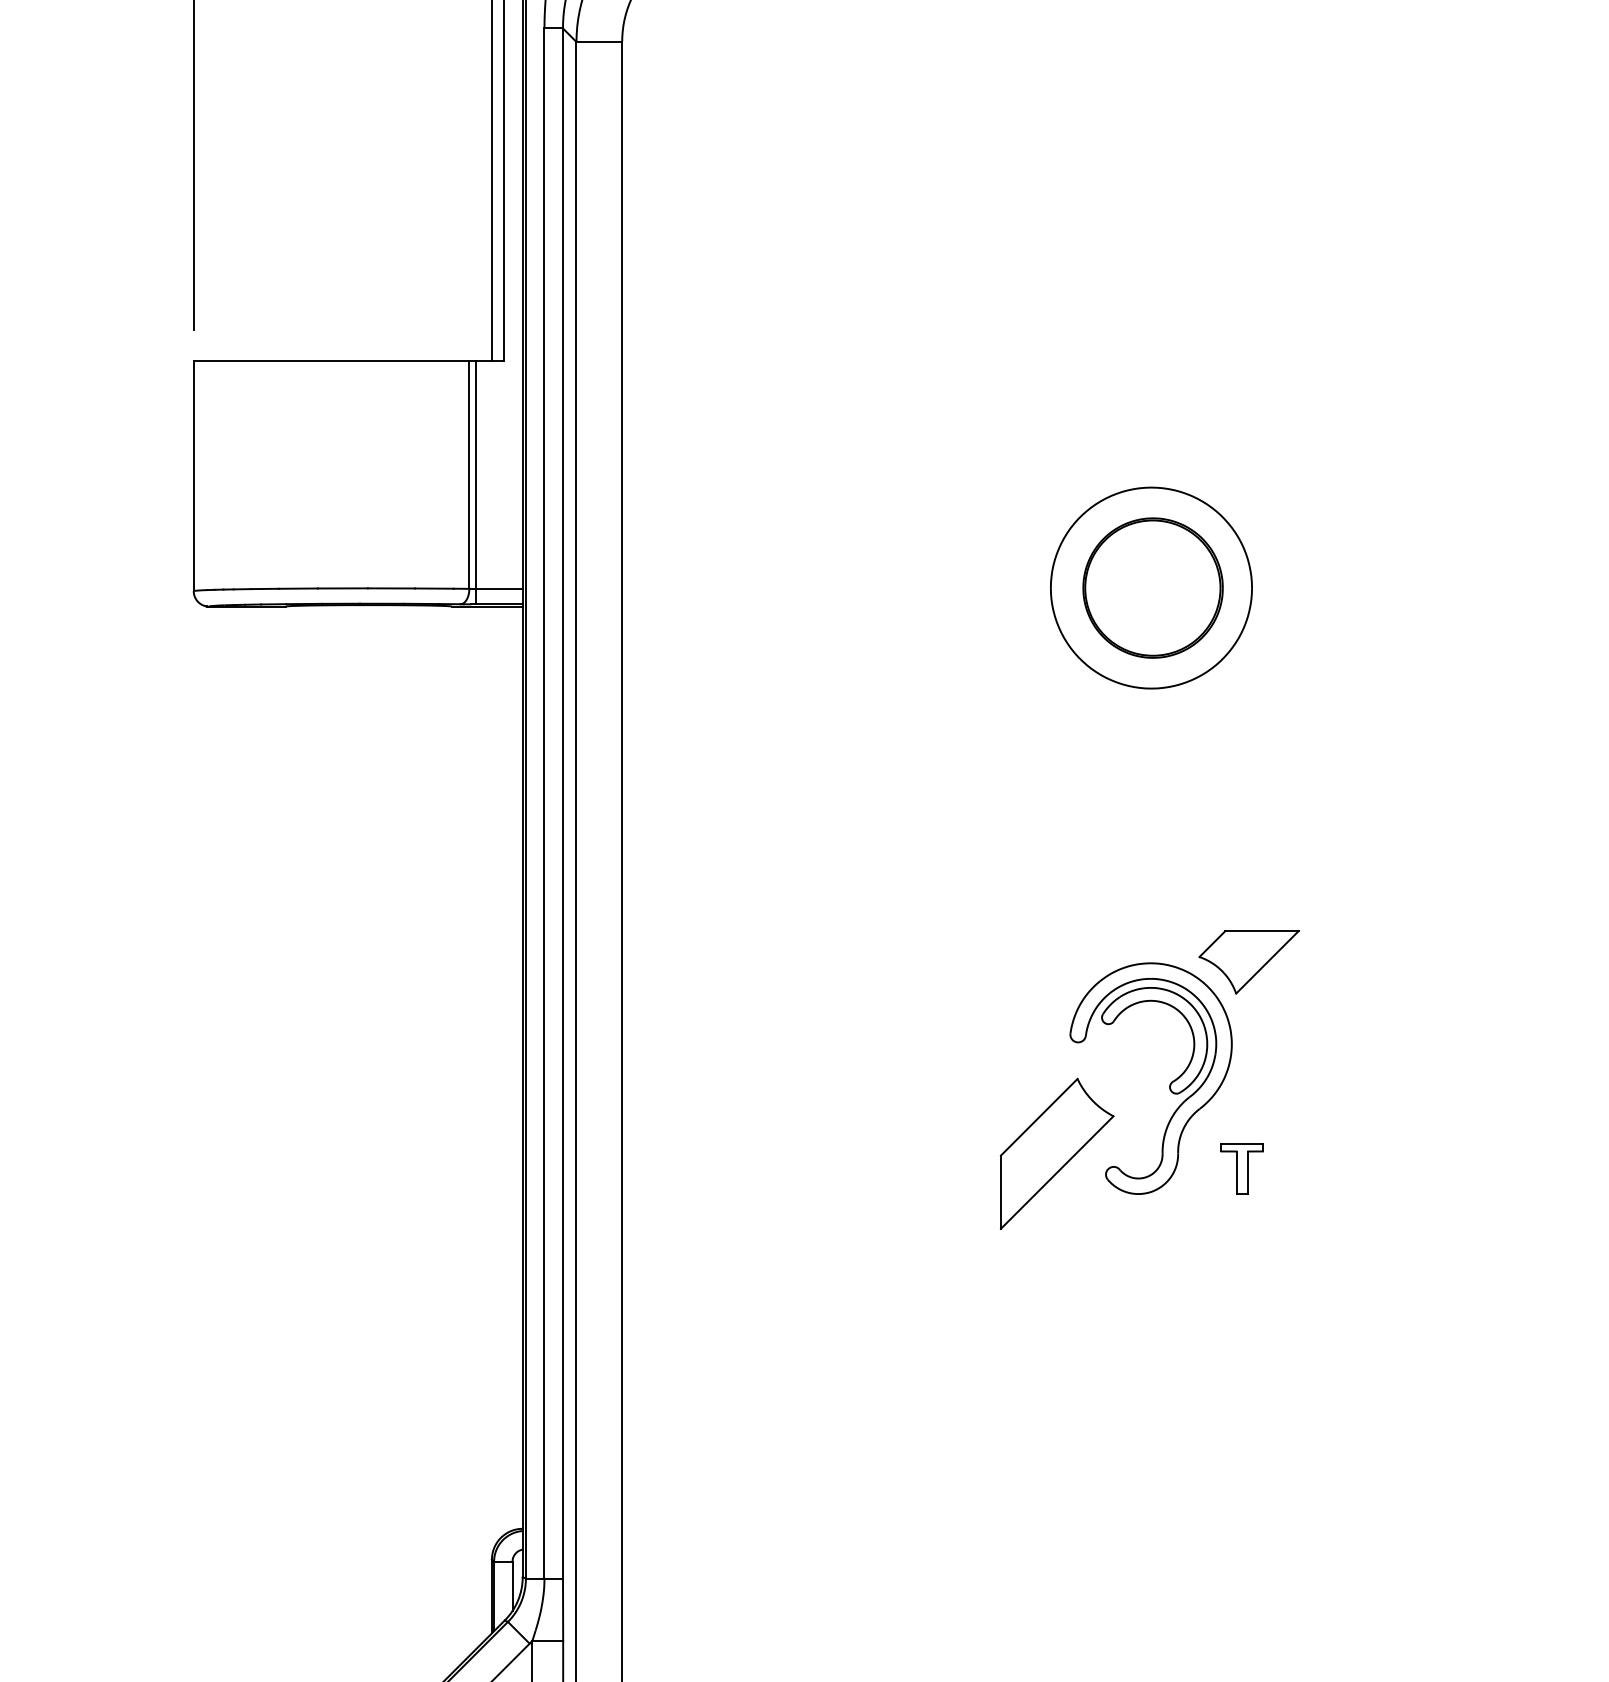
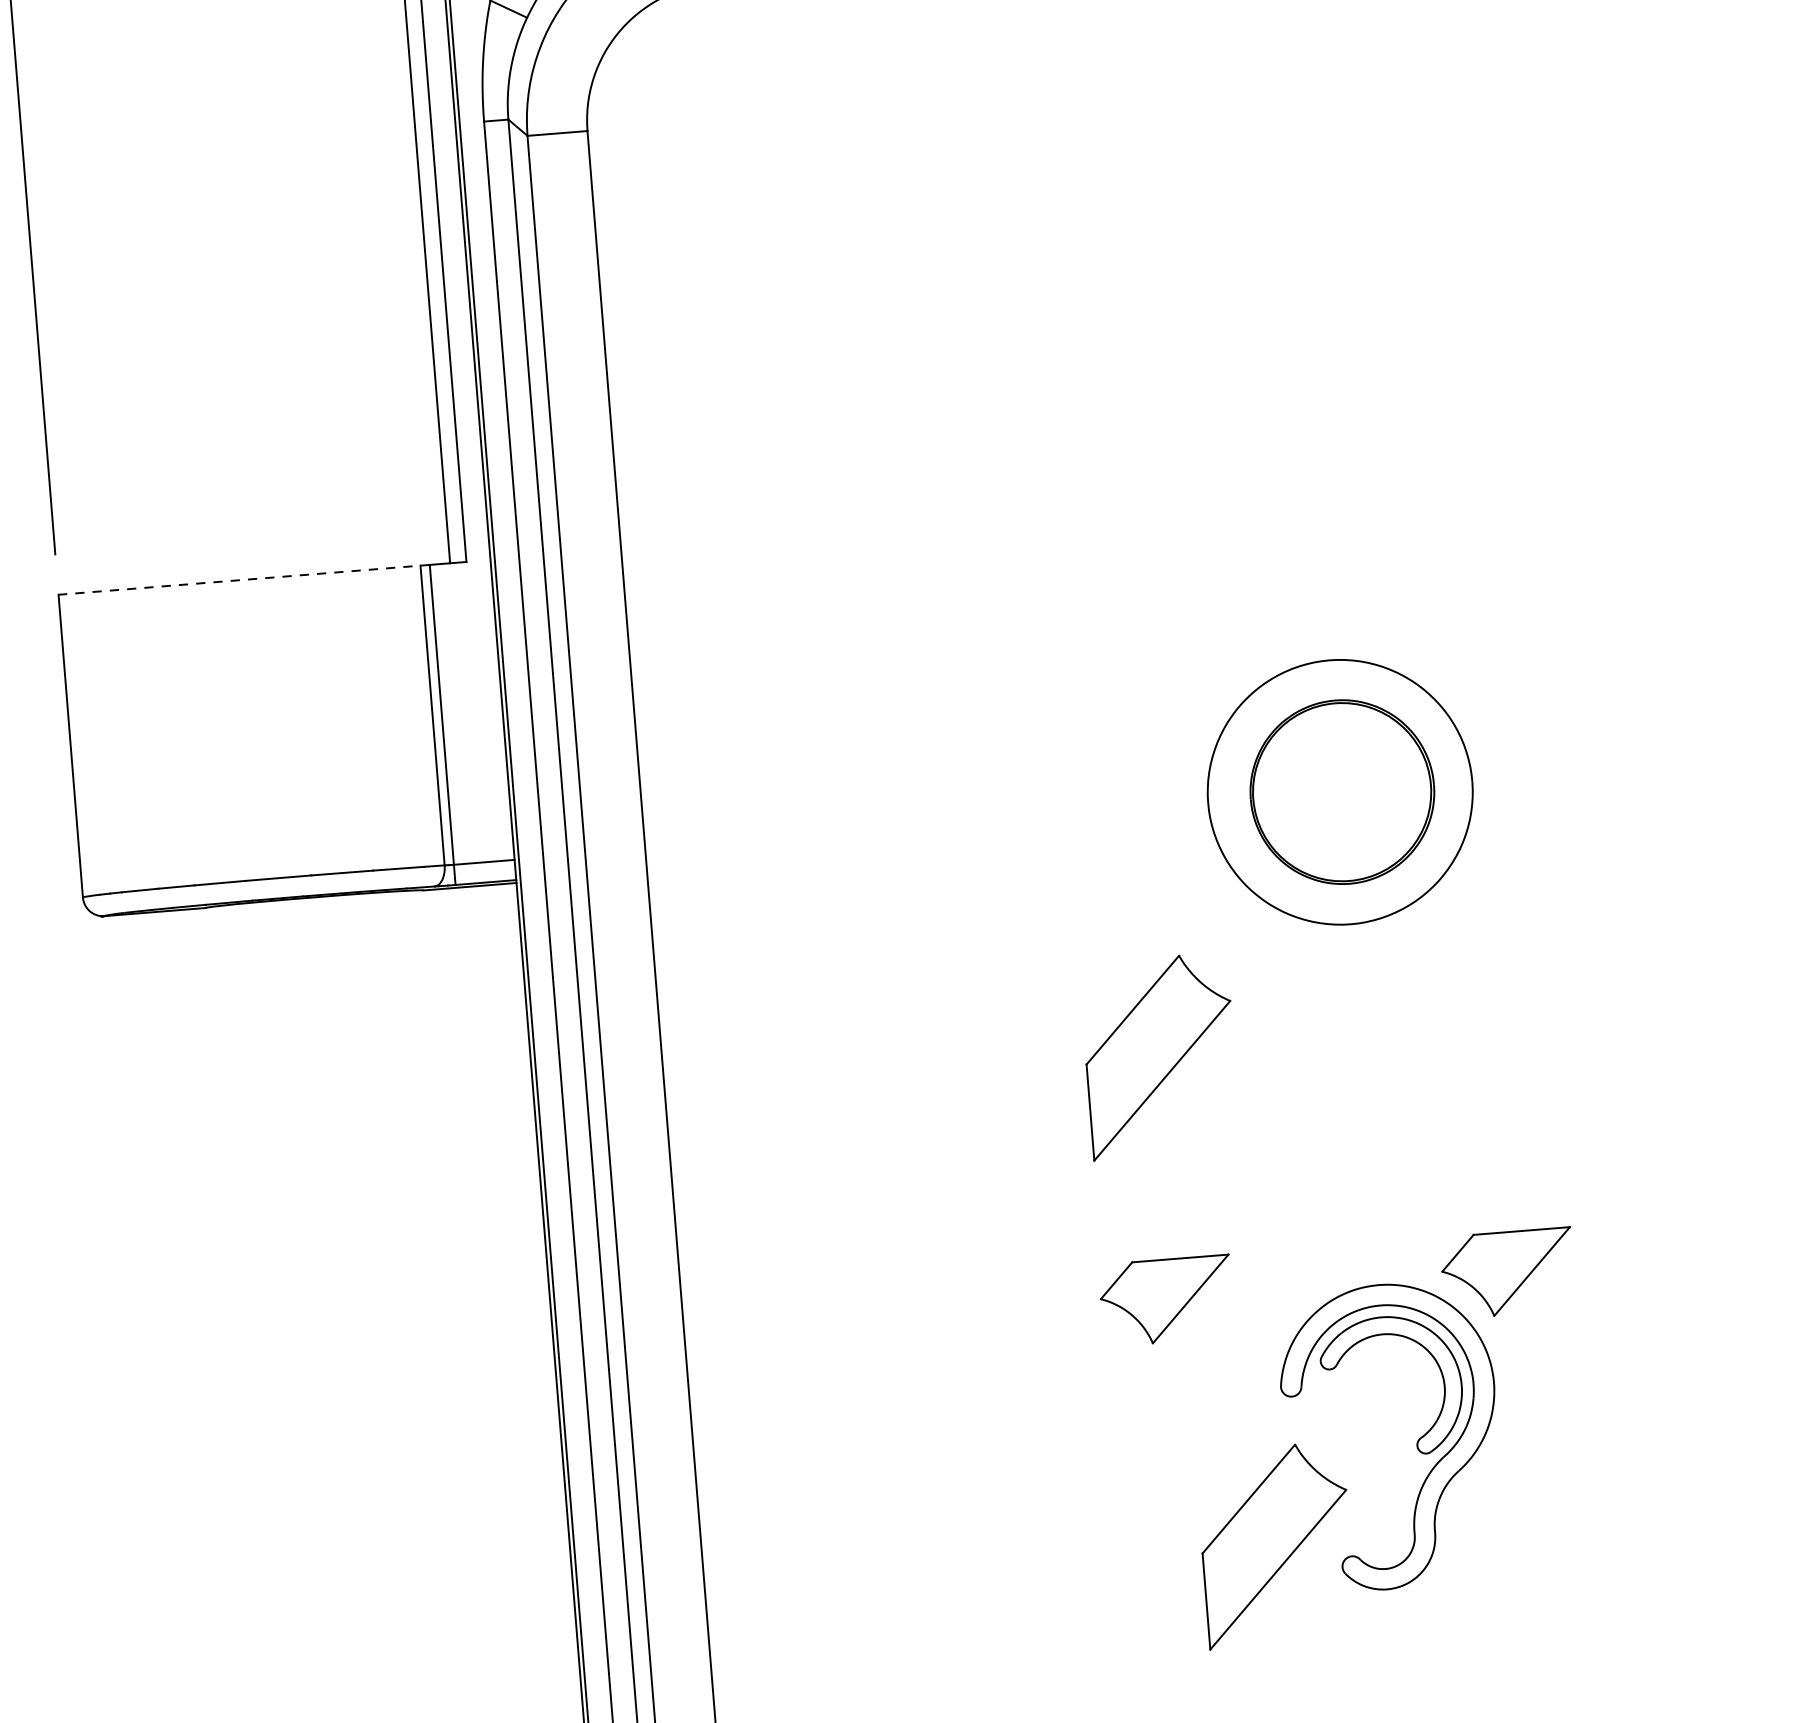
line: (334, 360) -> (243, 579), solid -> dashed
part: (998, 776) -> (1159, 1055), added
part: (988, 962) -> (1165, 1301), added
part: (1241, 1168) -> (1519, 1544), removed

